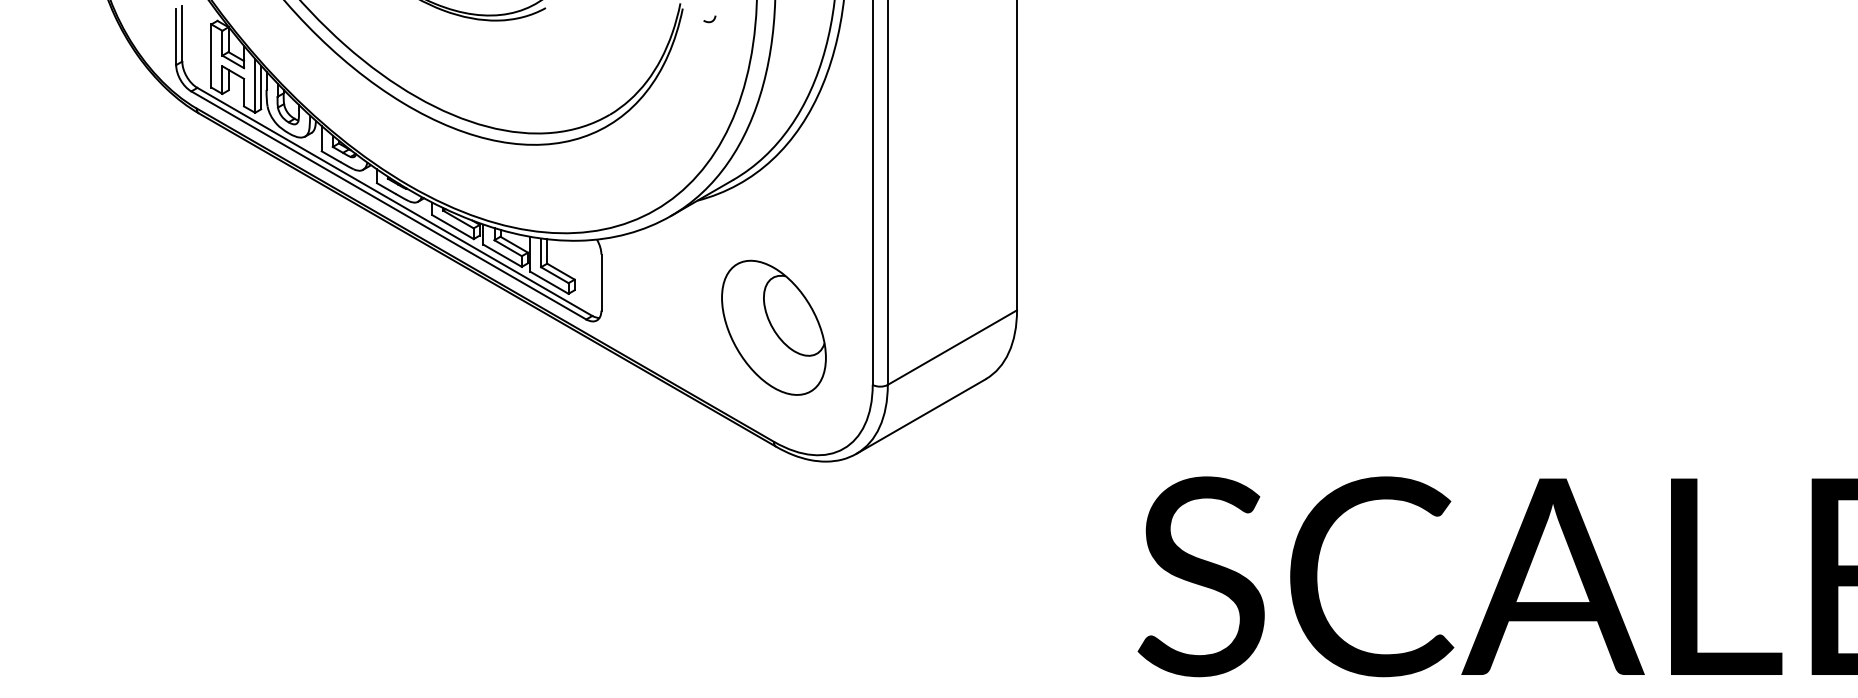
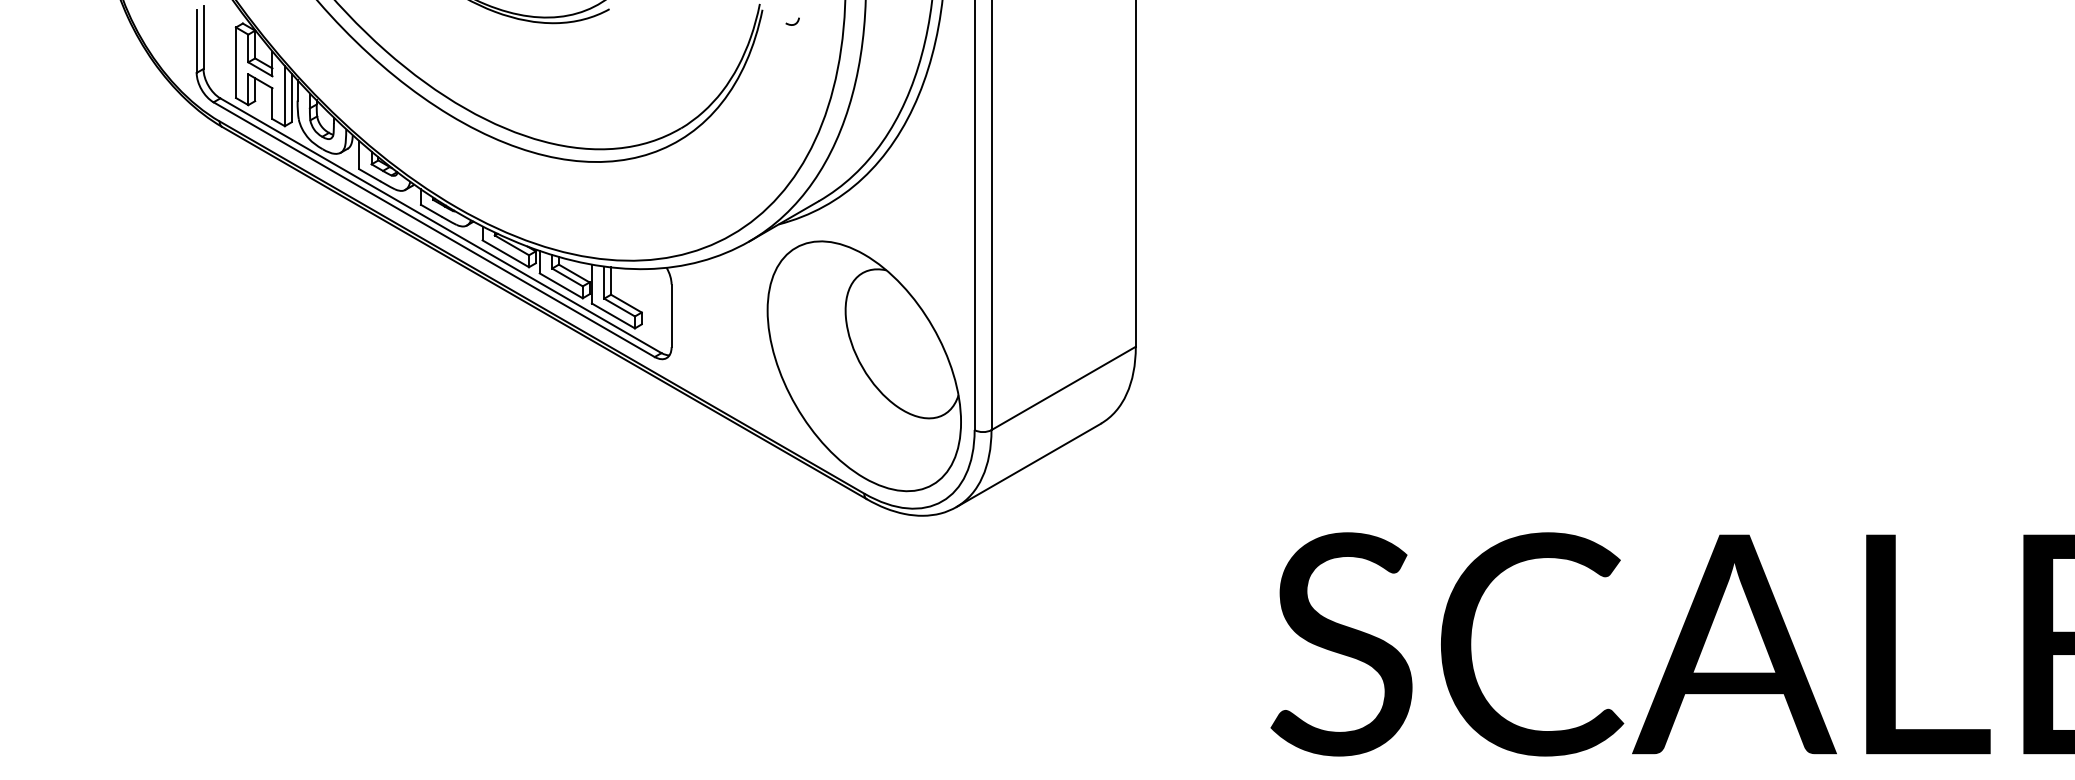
part: (773, 327) -> (863, 365), size x1.67

